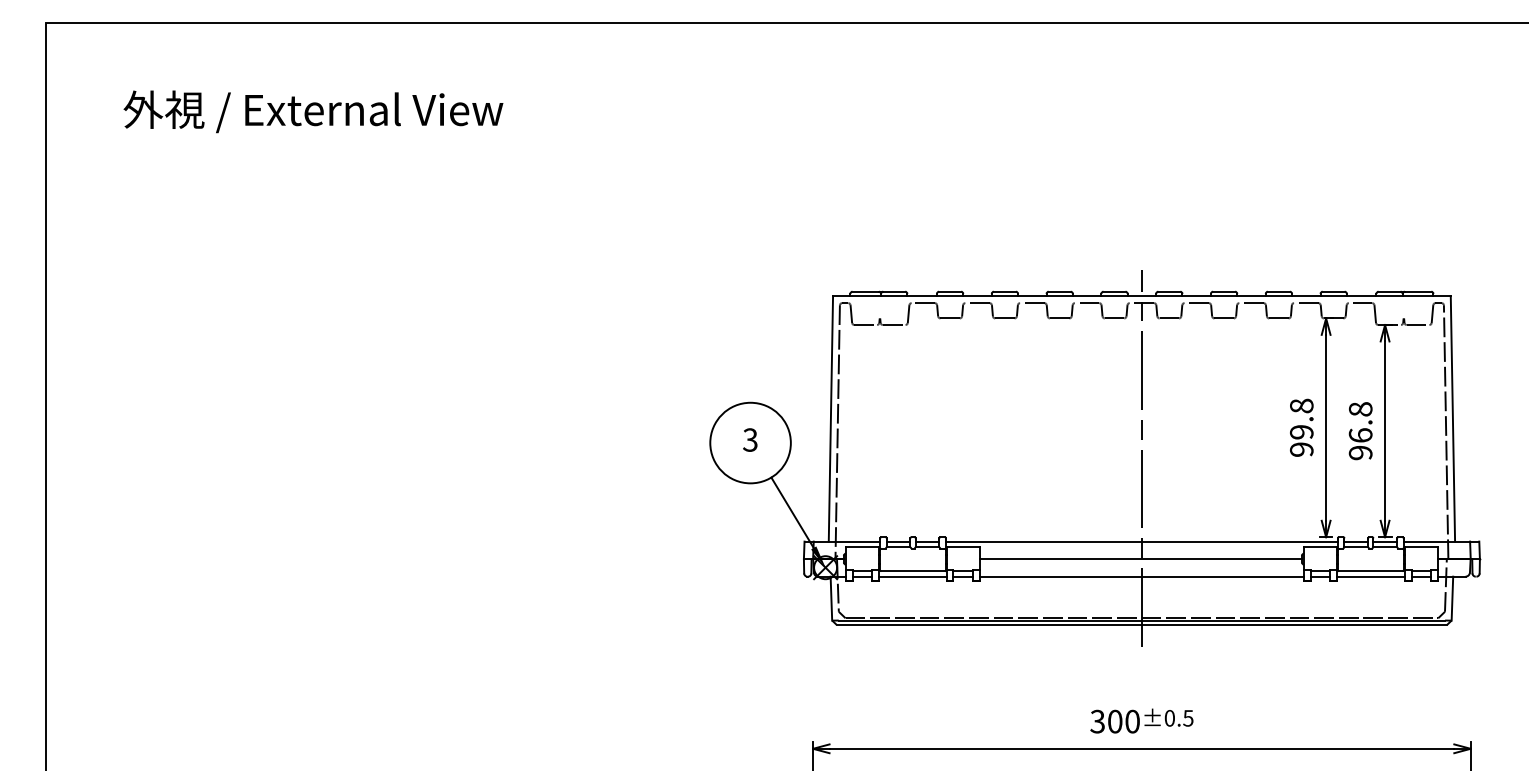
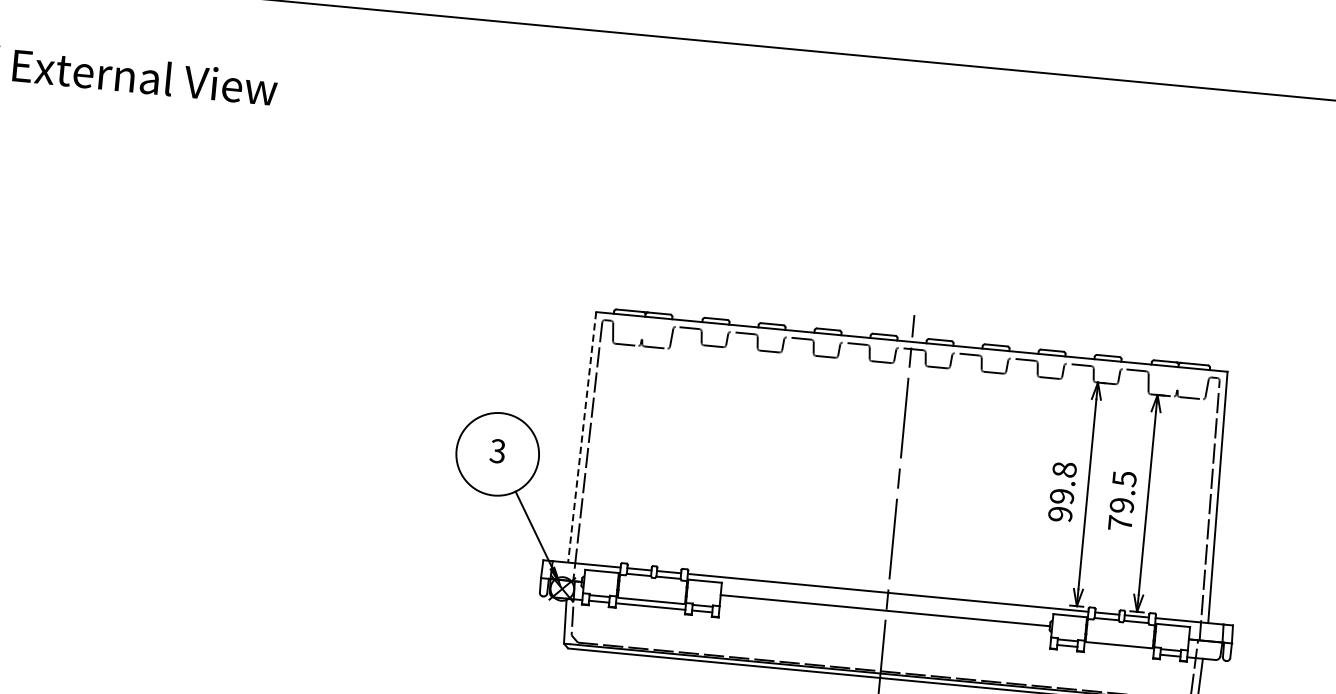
line: (830, 418) -> (581, 436), solid -> dashed
text: (1360, 431) -> (1122, 501), 96.8 -> 79.5
line: (1141, 576) -> (884, 628), removed
line: (1370, 576) -> (1118, 650), removed

